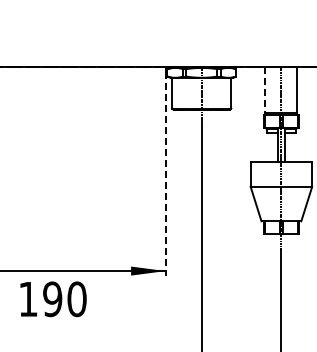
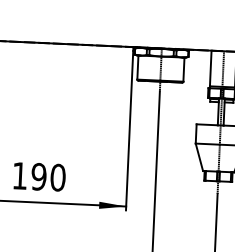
line: (265, 90) -> (210, 68), dashed -> solid
line: (165, 174) -> (129, 130), dashed -> solid
text: (53, 299) -> (39, 177), moved

